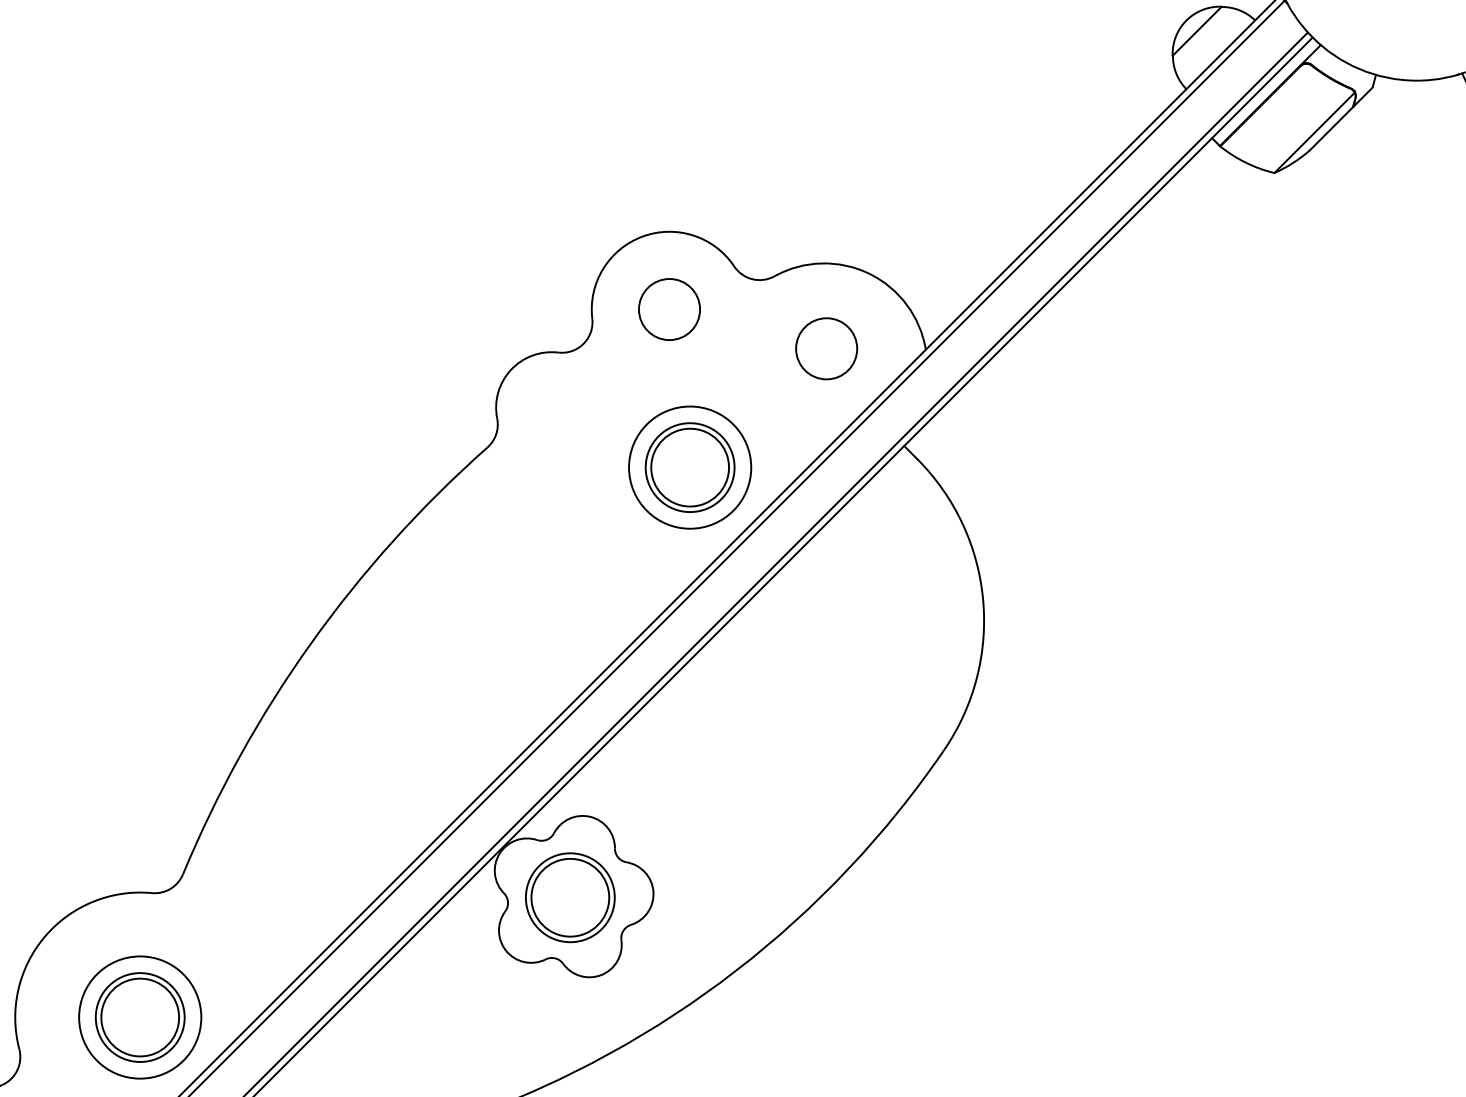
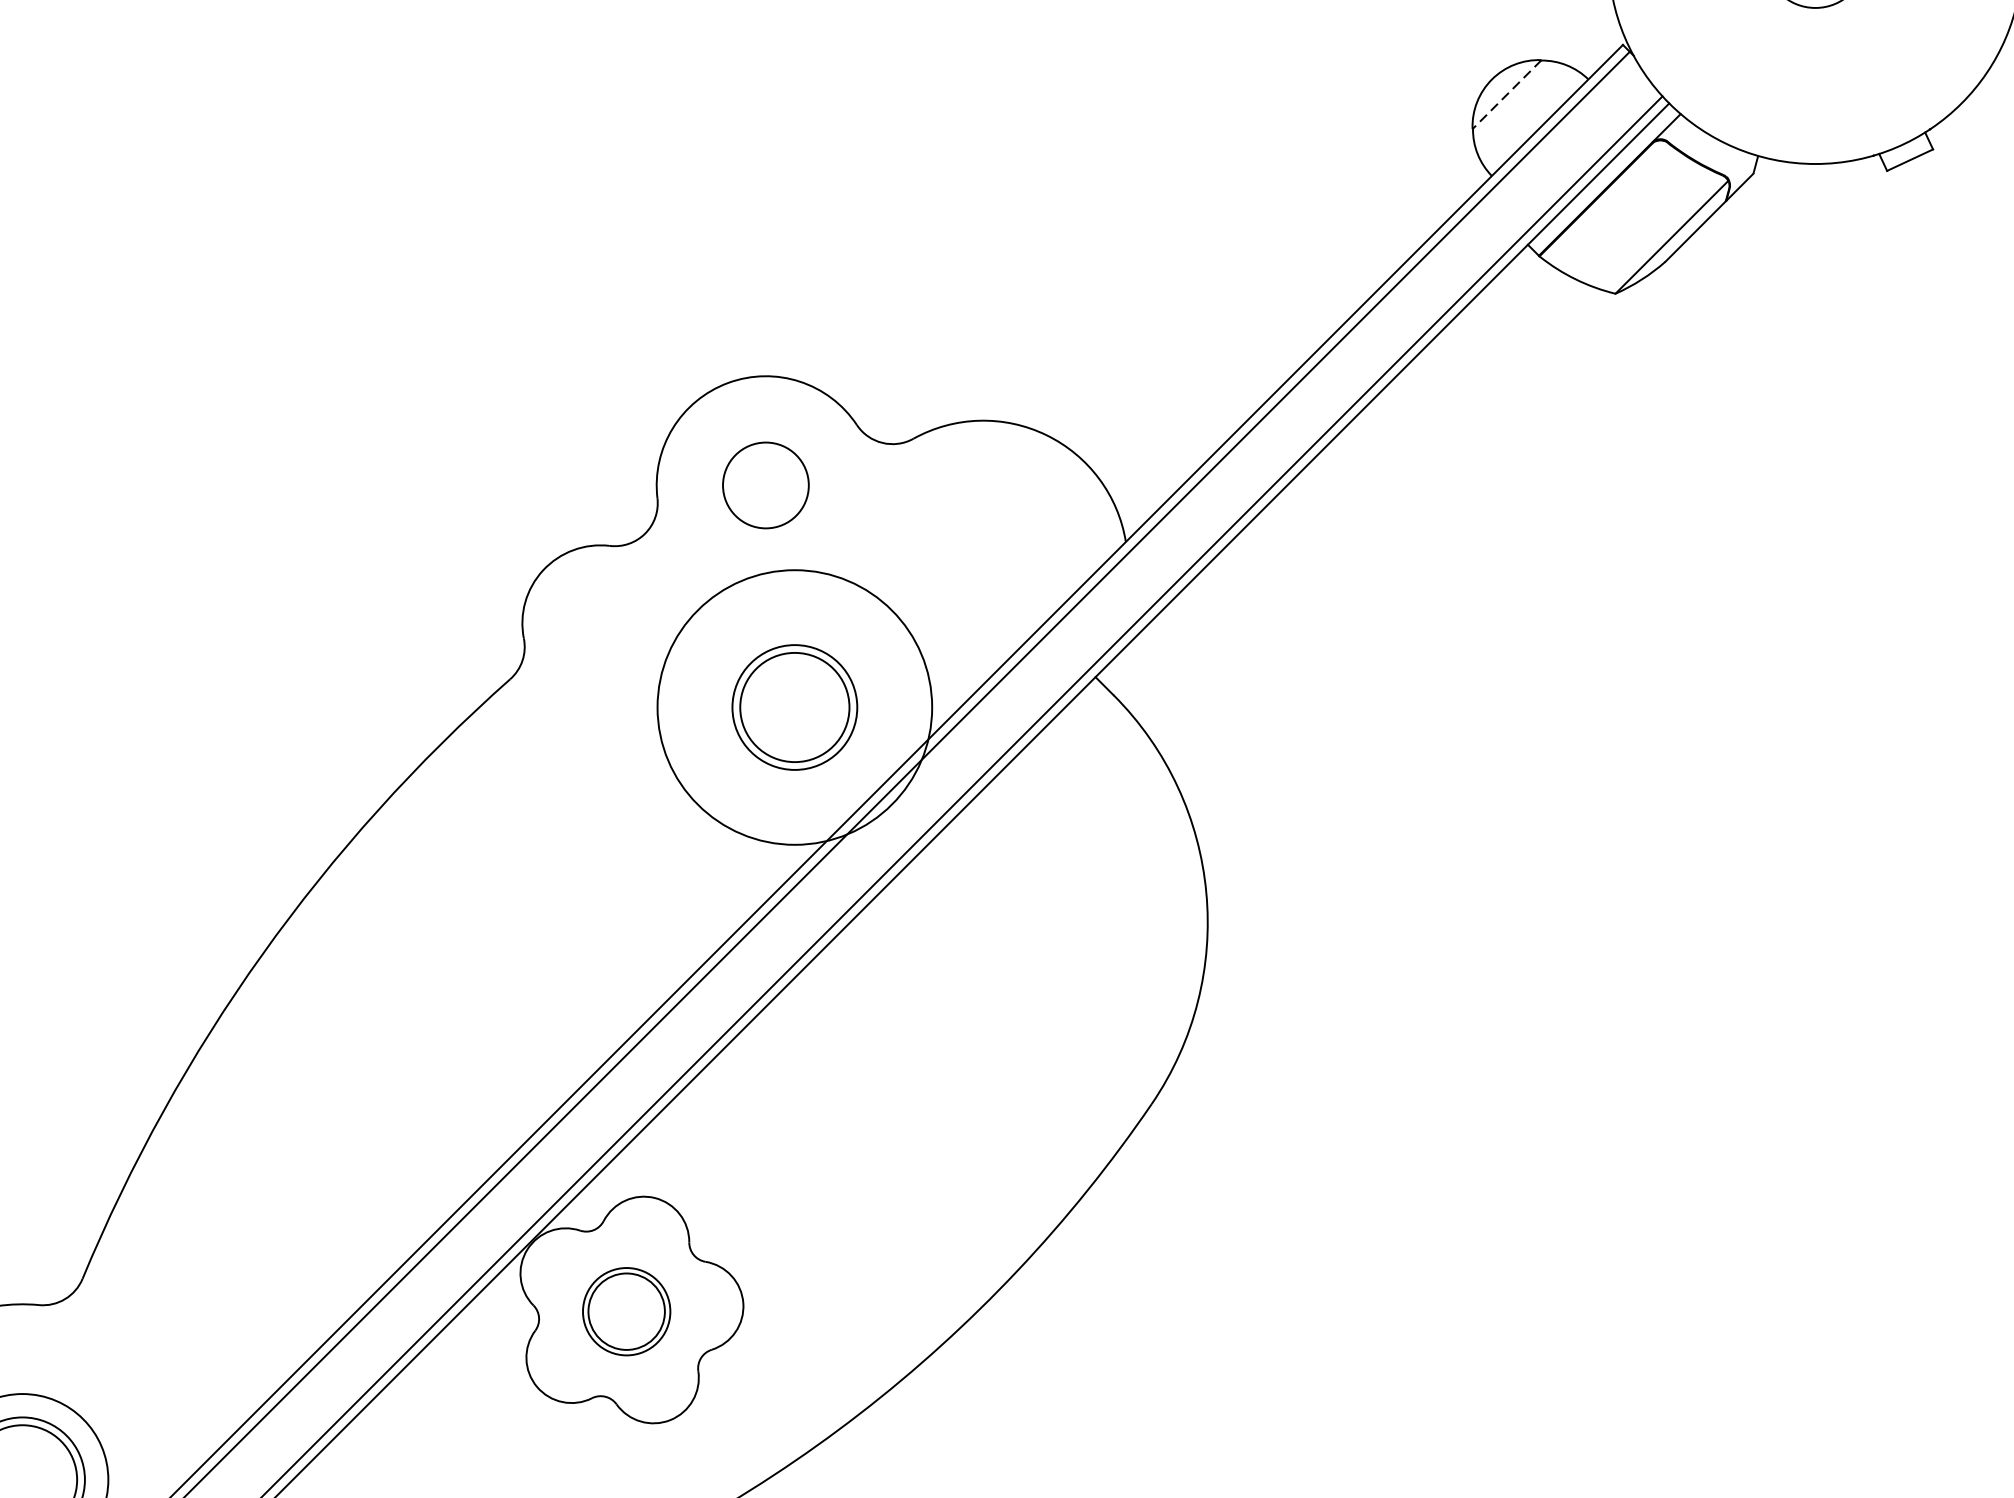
line: (1197, 31) -> (1507, 94), solid -> dashed
circle: (826, 348) -> (986, 540), removed
circle: (690, 467) -> (795, 707), size x1.6
part: (570, 897) -> (626, 1311), size x0.7

